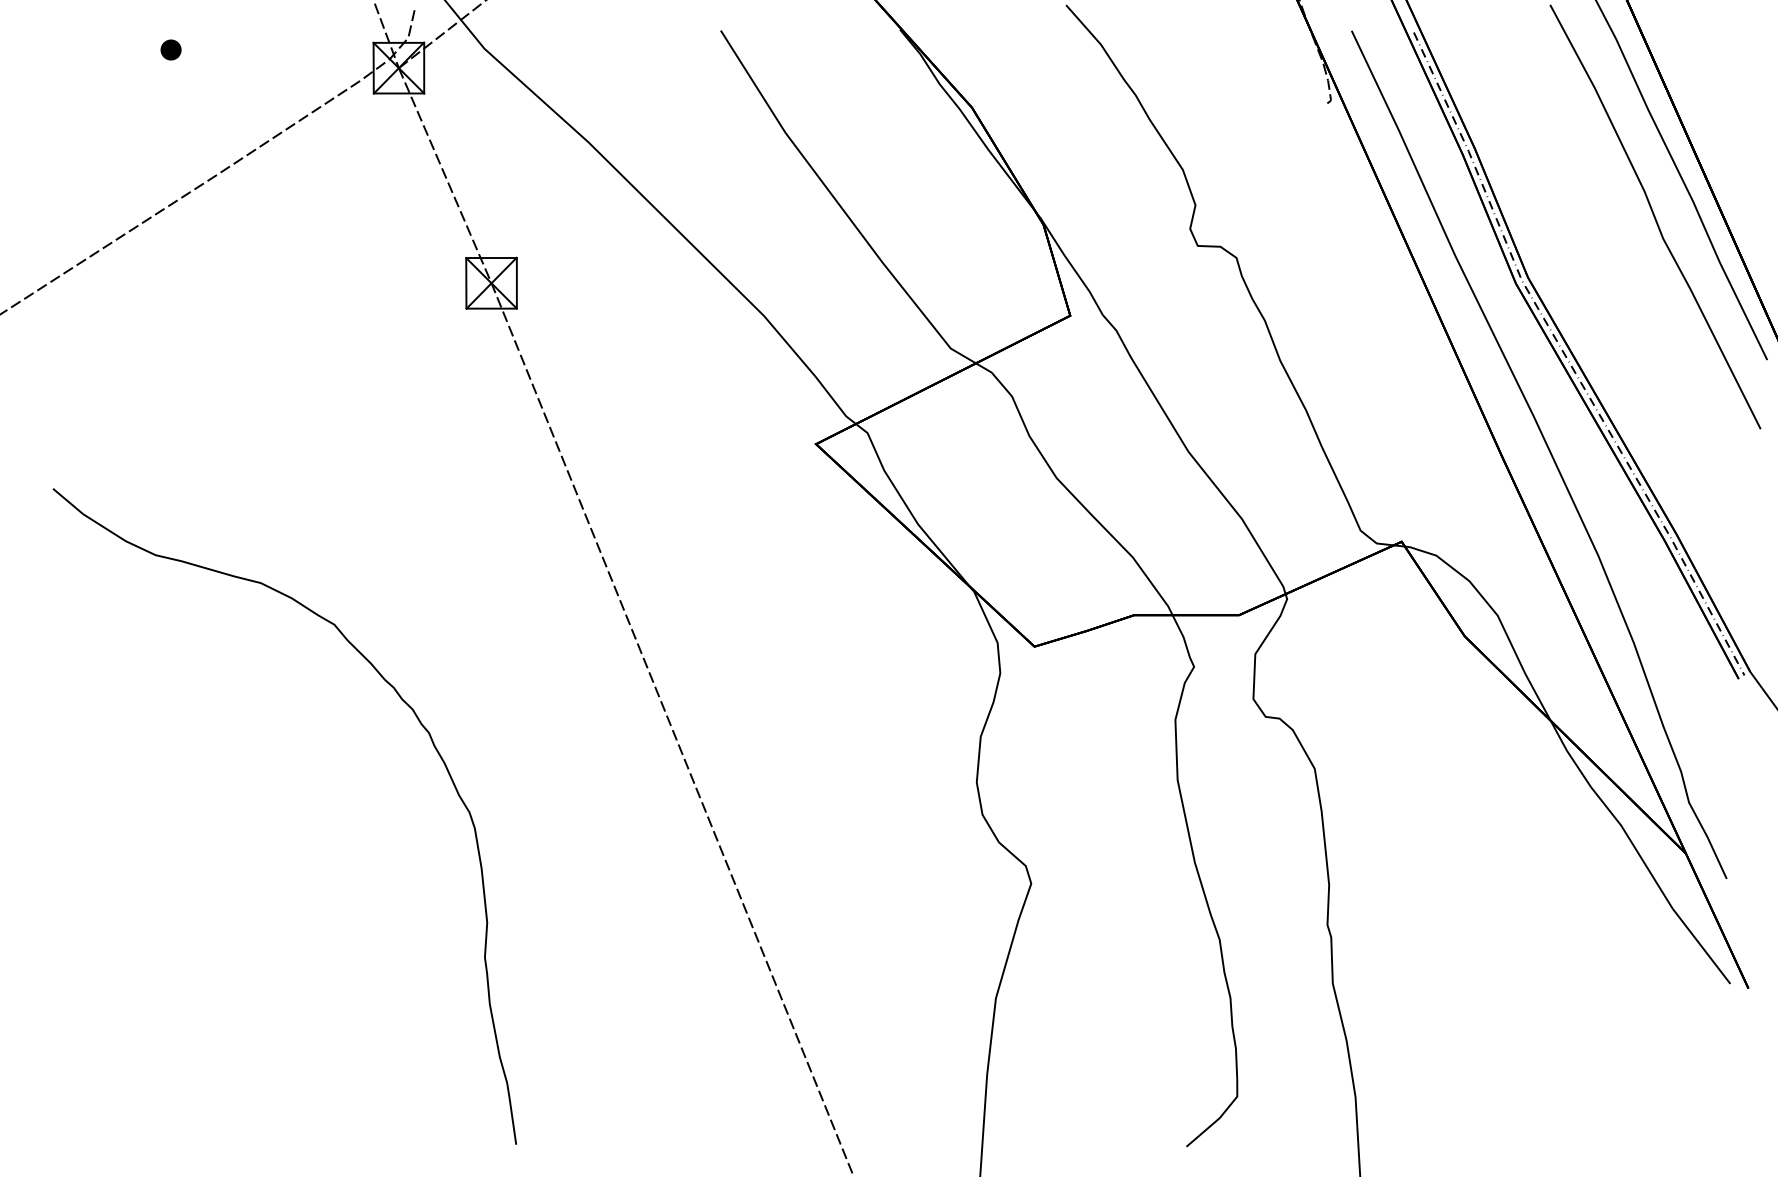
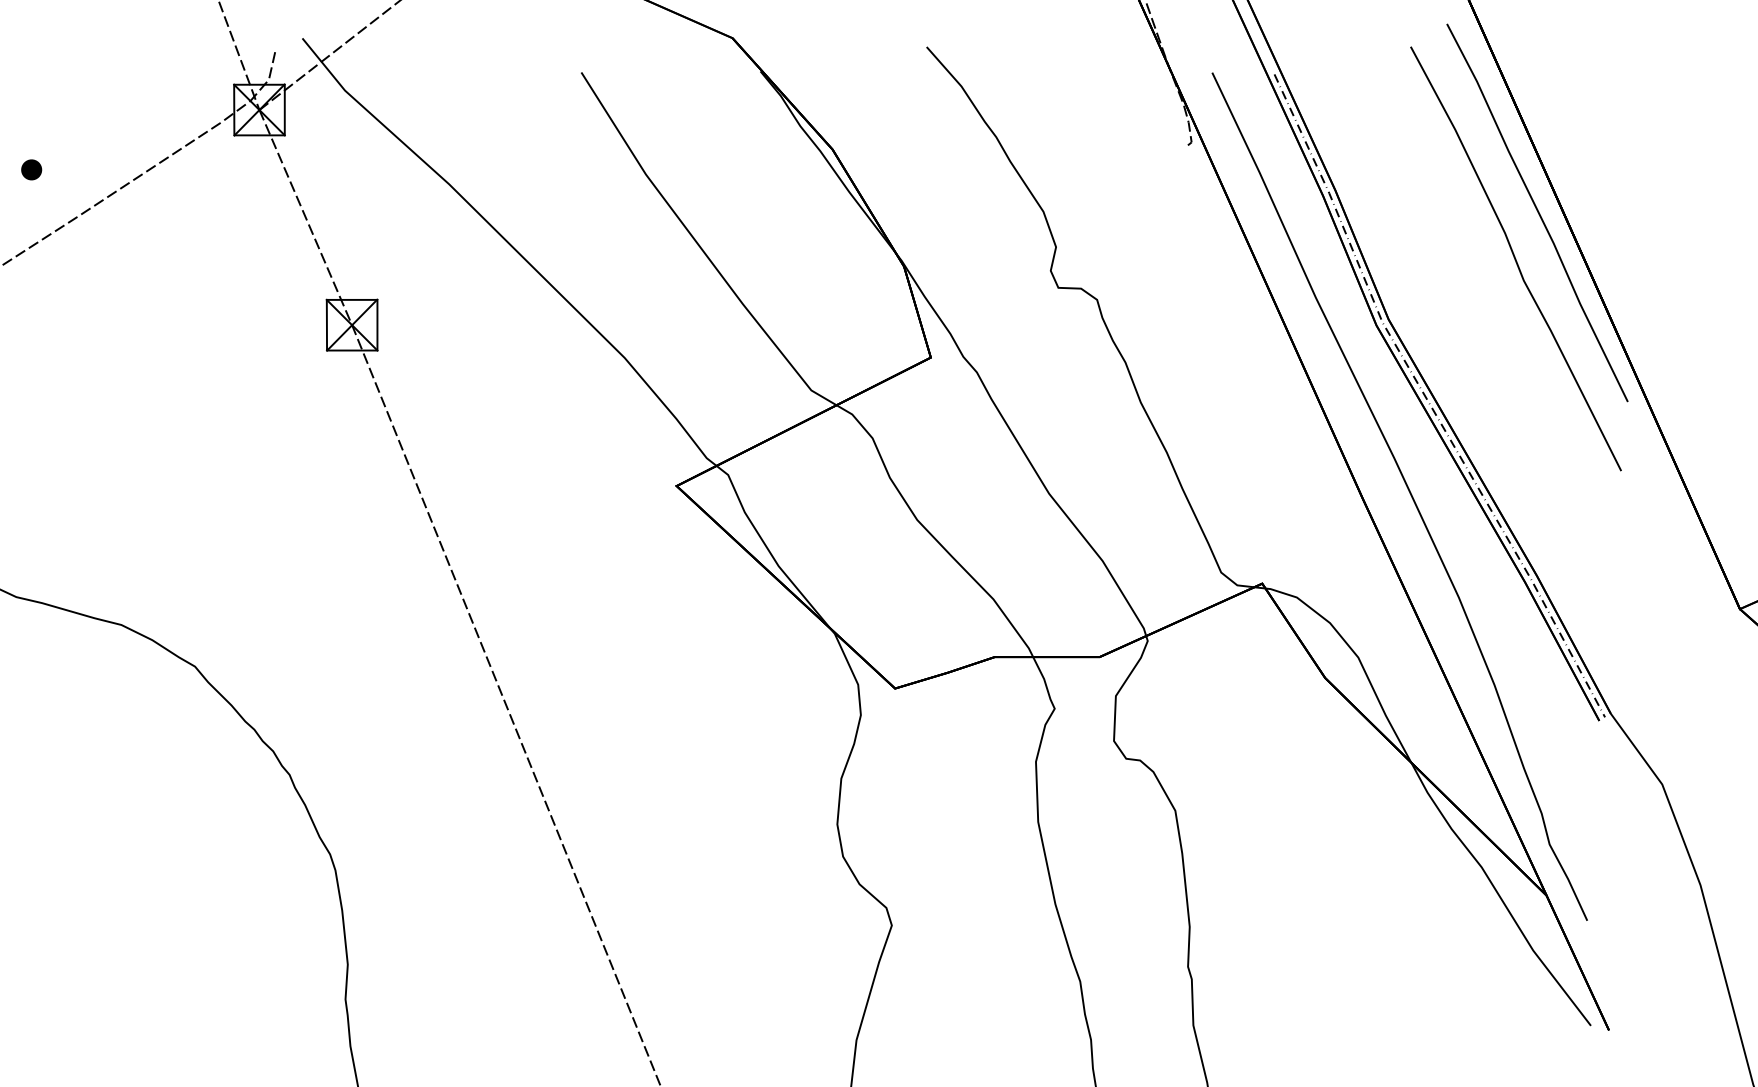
part: (170, 49) -> (31, 169), moved

